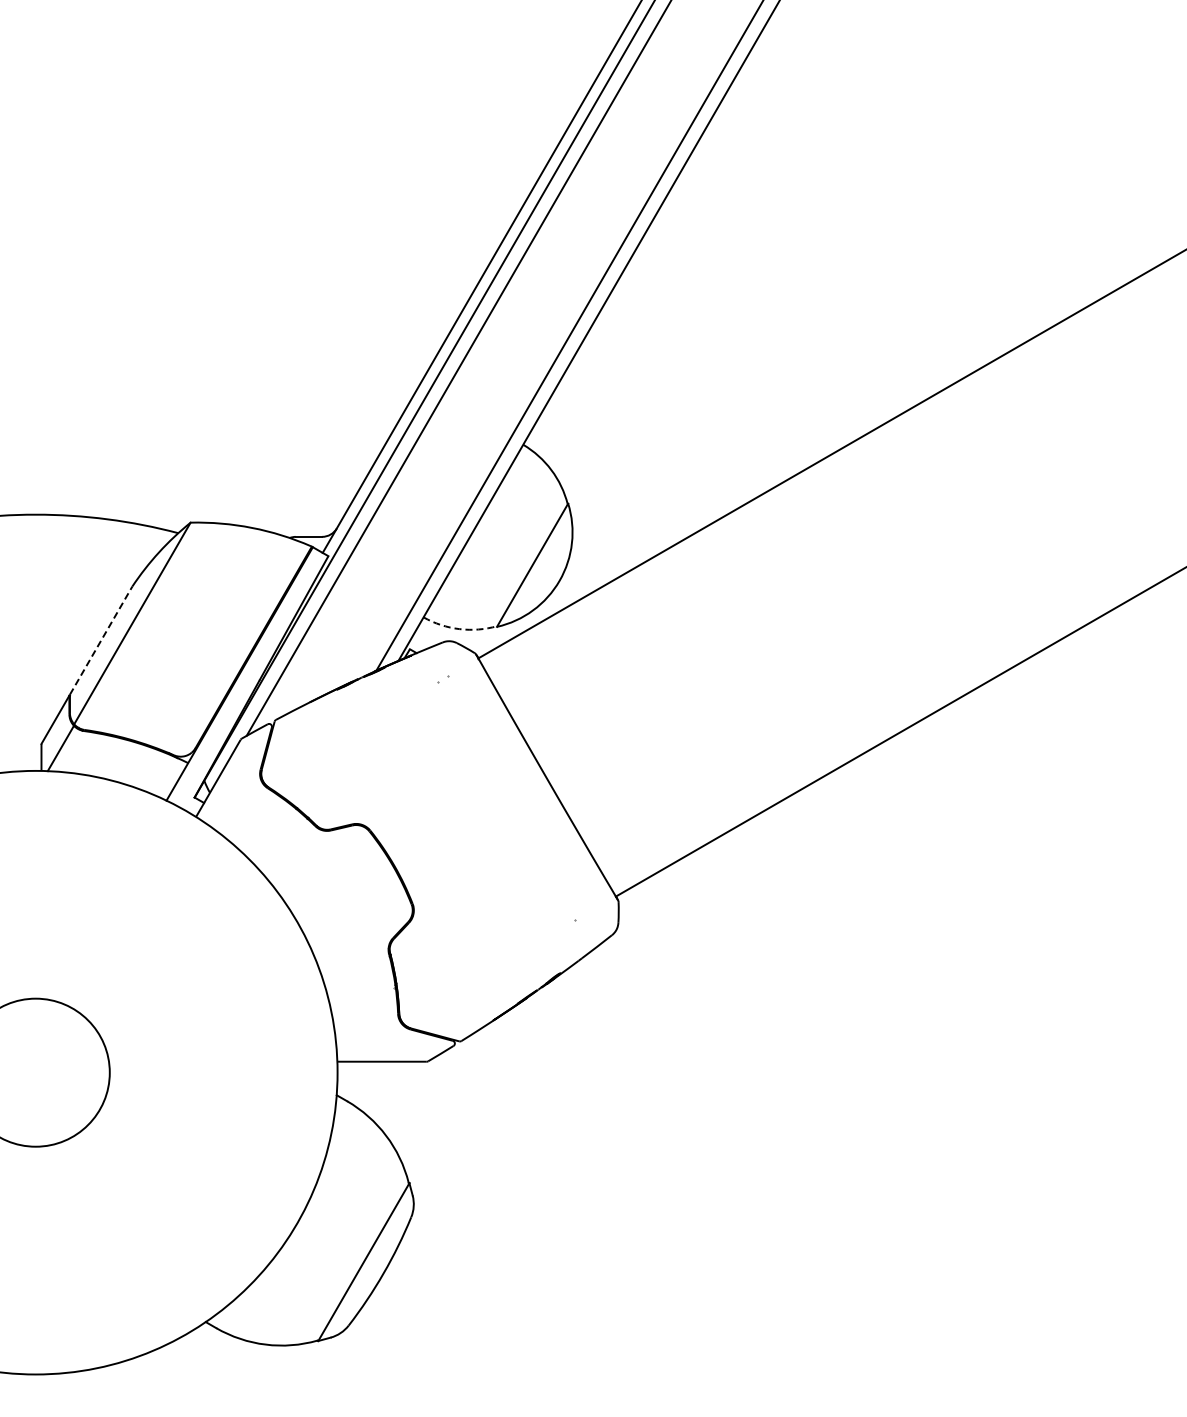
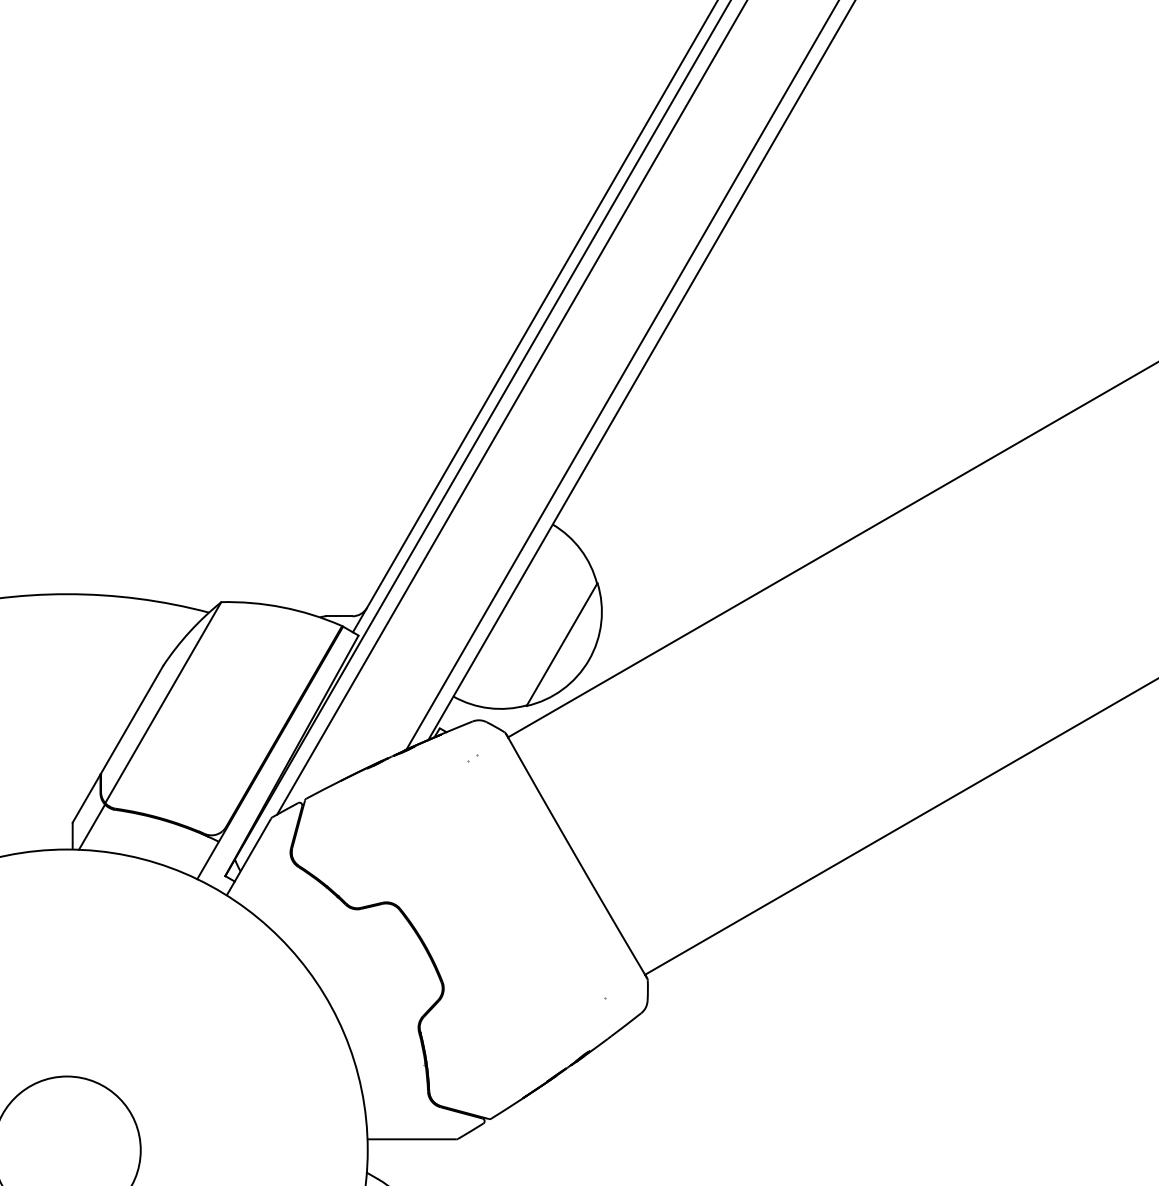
arc: (459, 629) -> (489, 708), dashed -> solid
line: (101, 640) -> (132, 719), dashed -> solid

